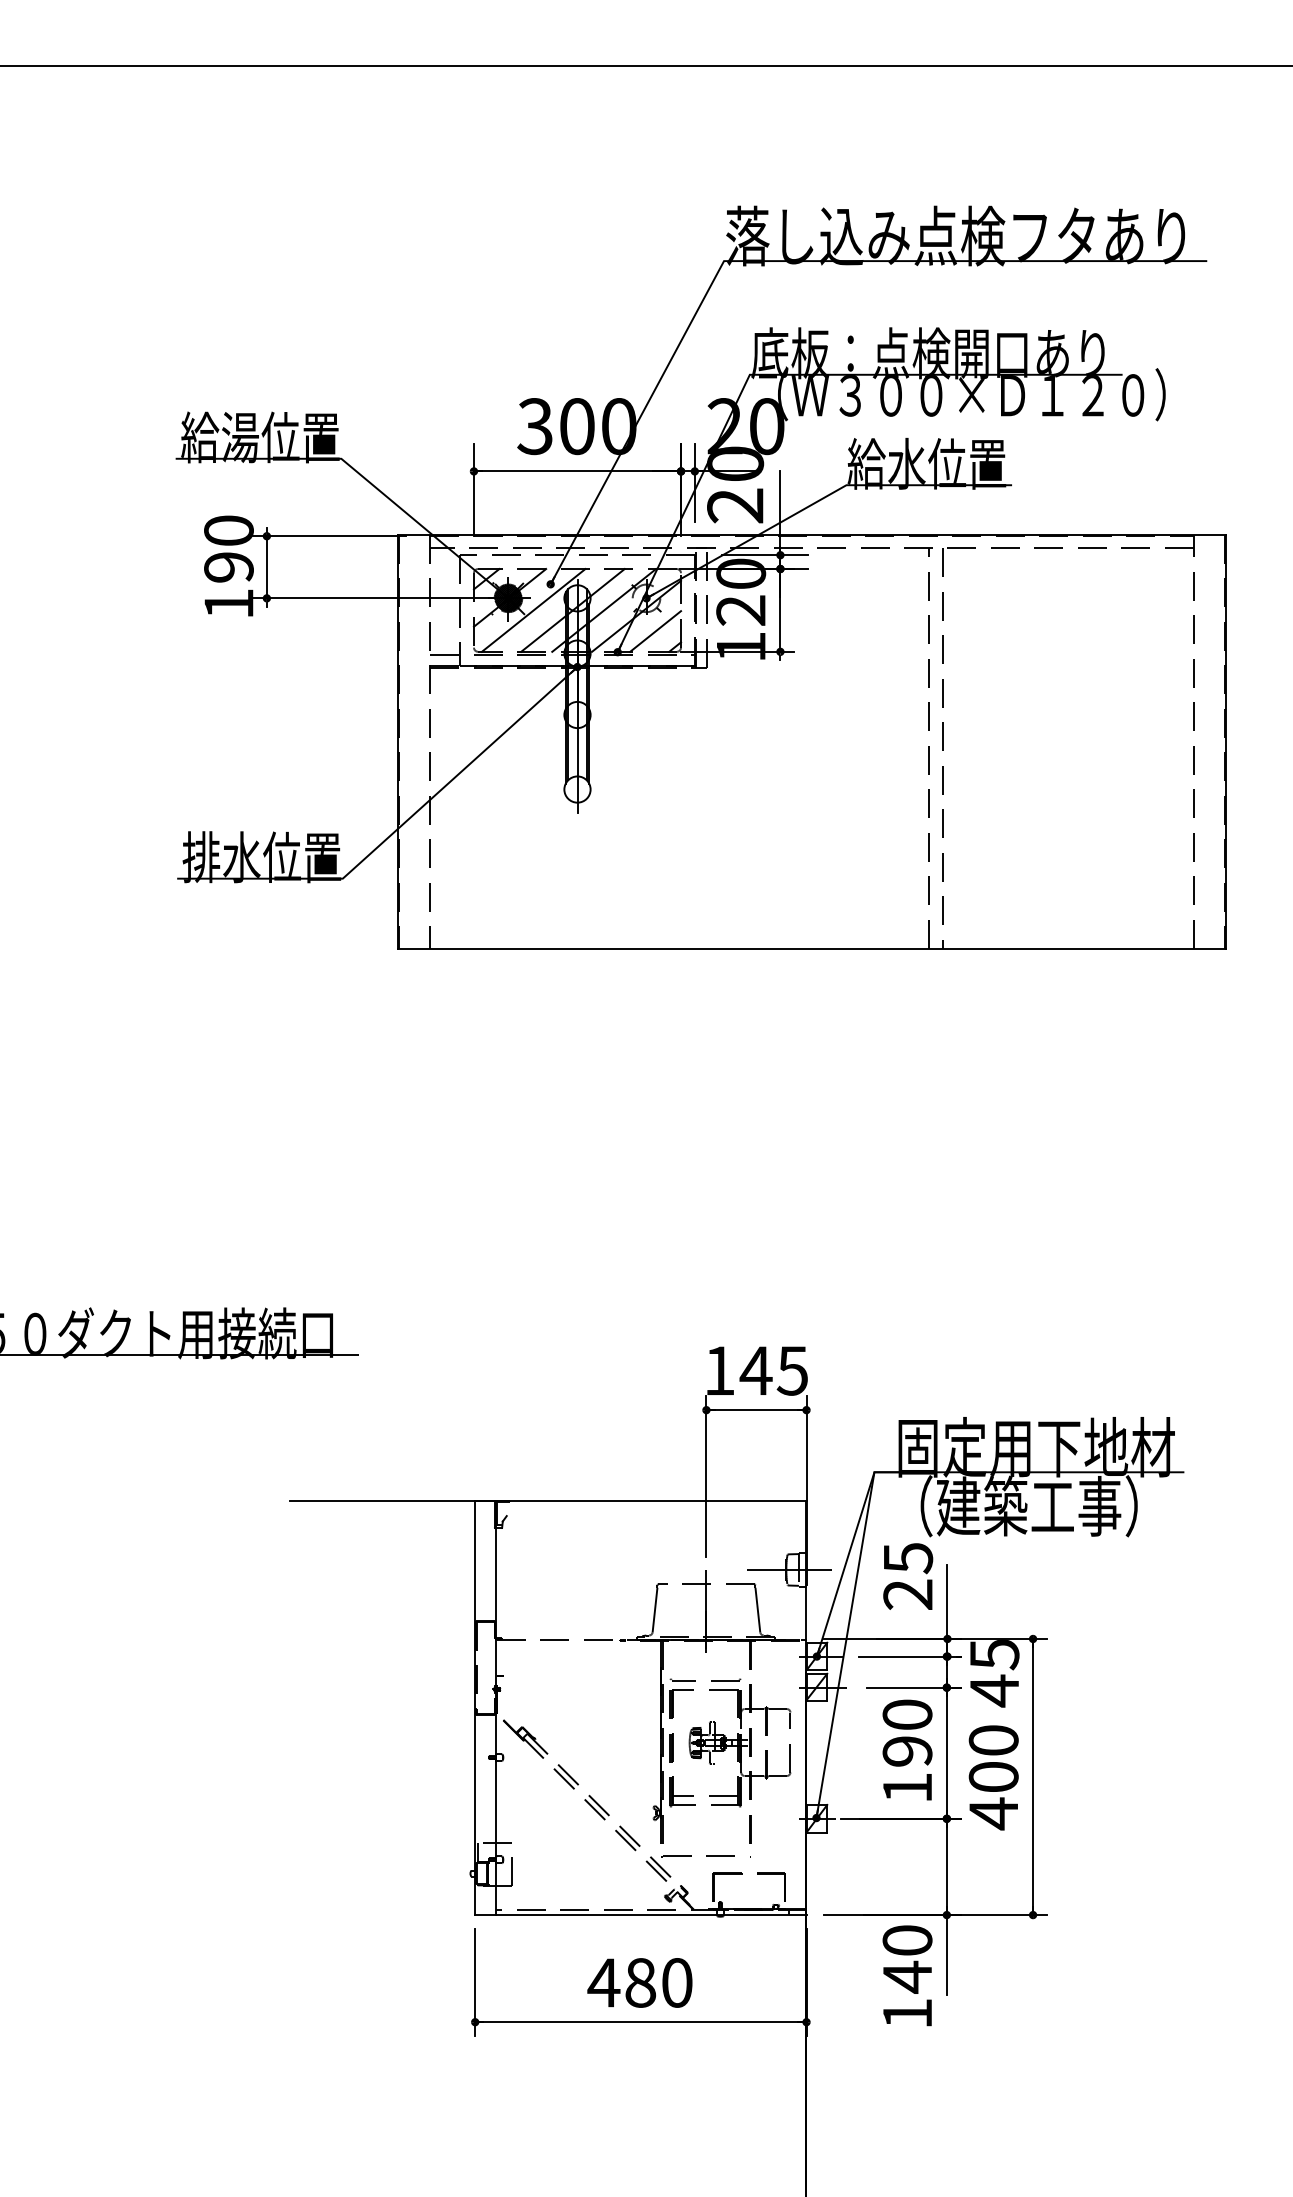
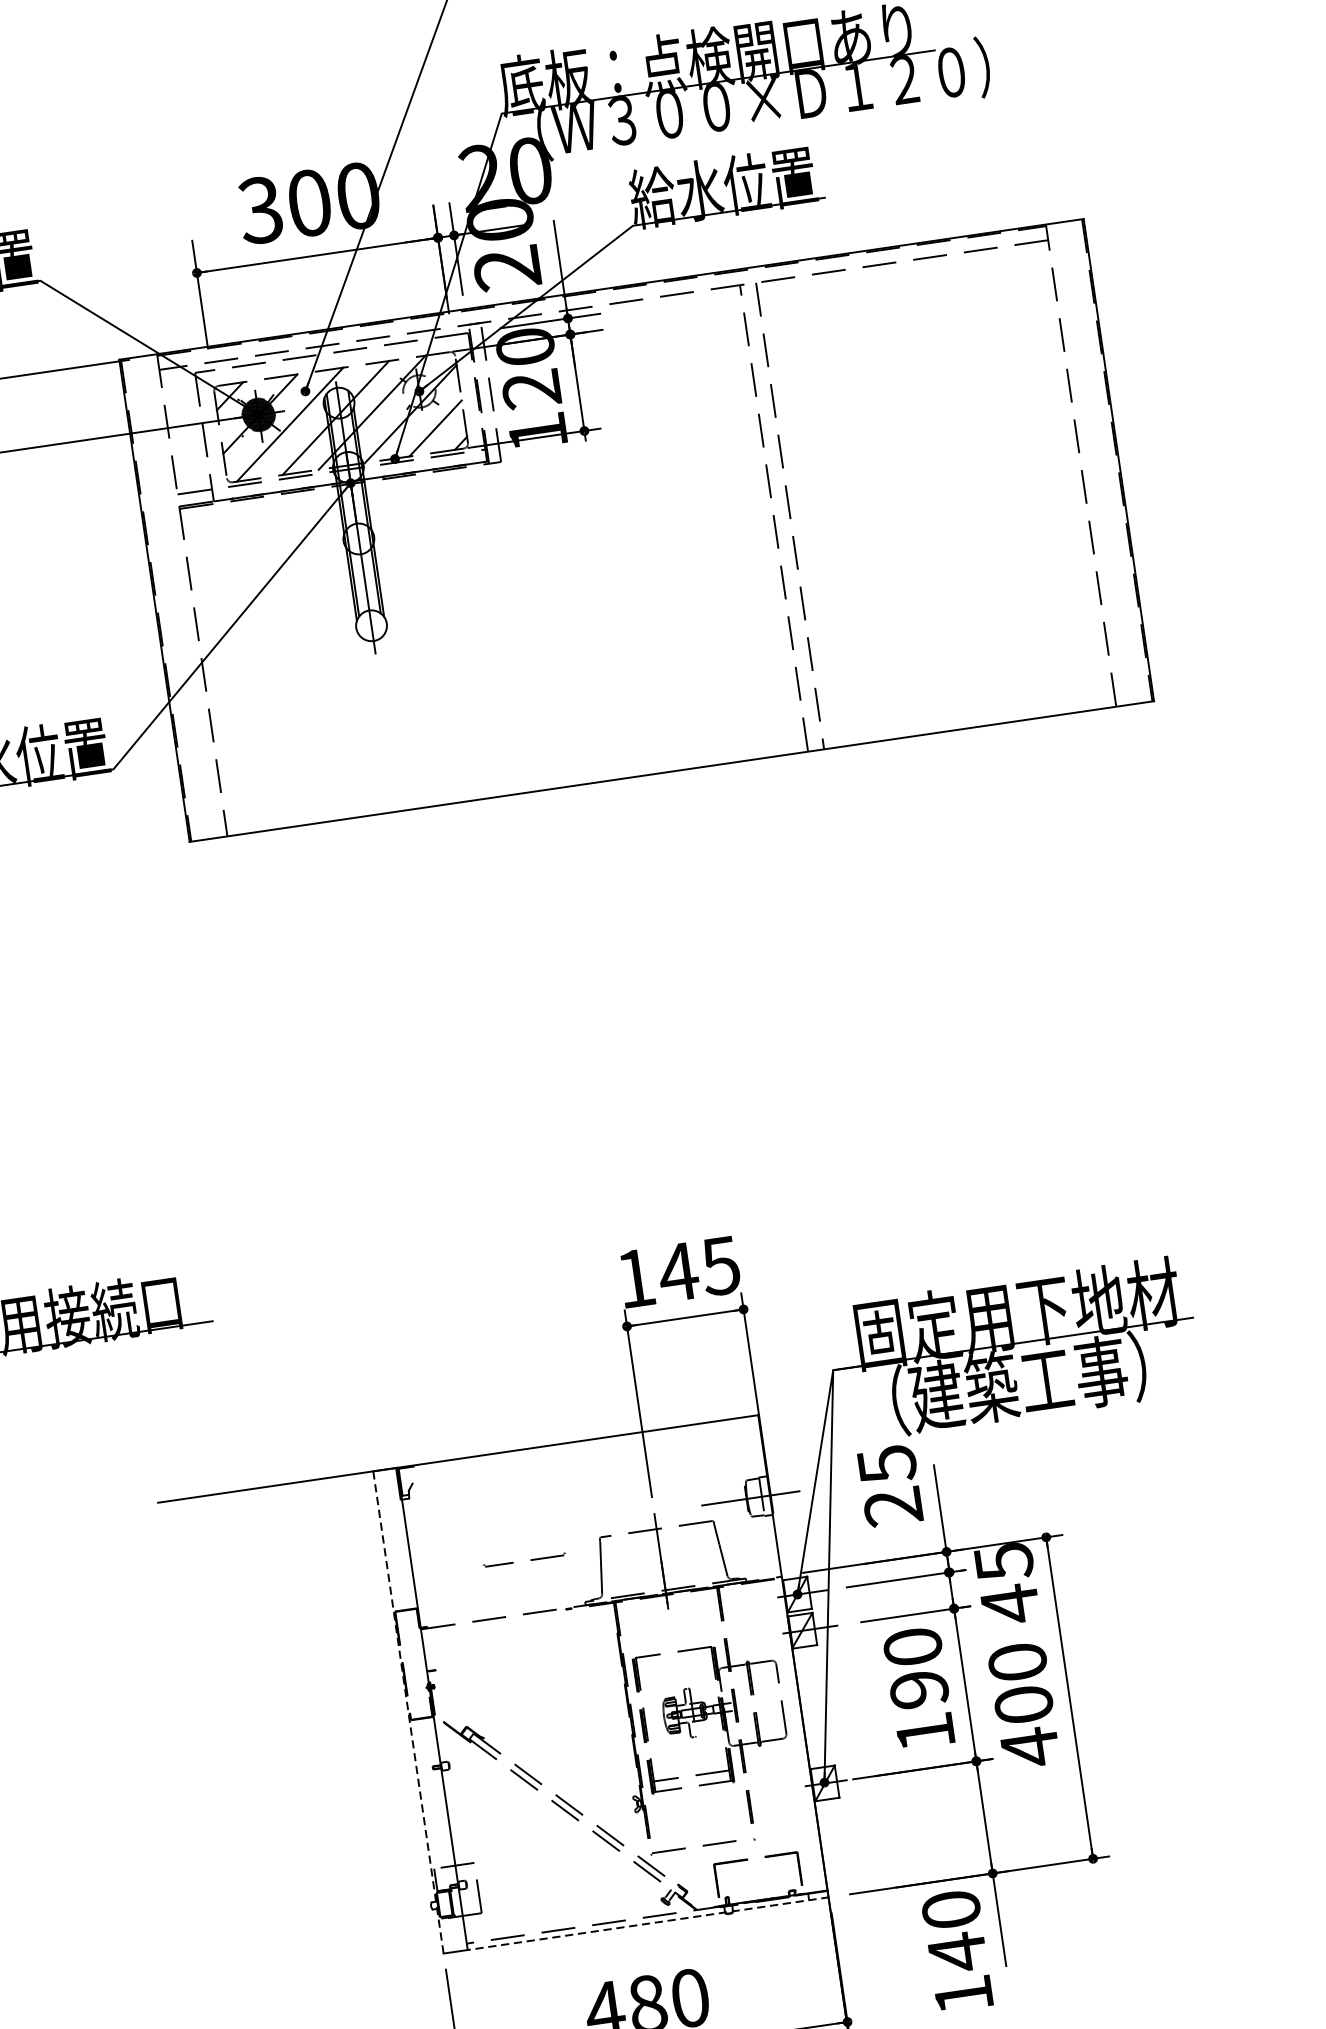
part: (711, 1680) -> (531, 1559), moved
line: (475, 1708) -> (408, 1713), solid -> dashed
line: (651, 1915) -> (648, 1924), solid -> dashed

